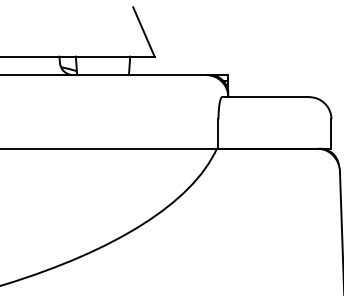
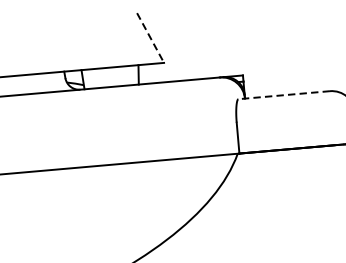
line: (143, 32) -> (150, 38), solid -> dashed
line: (265, 97) -> (283, 95), solid -> dashed

